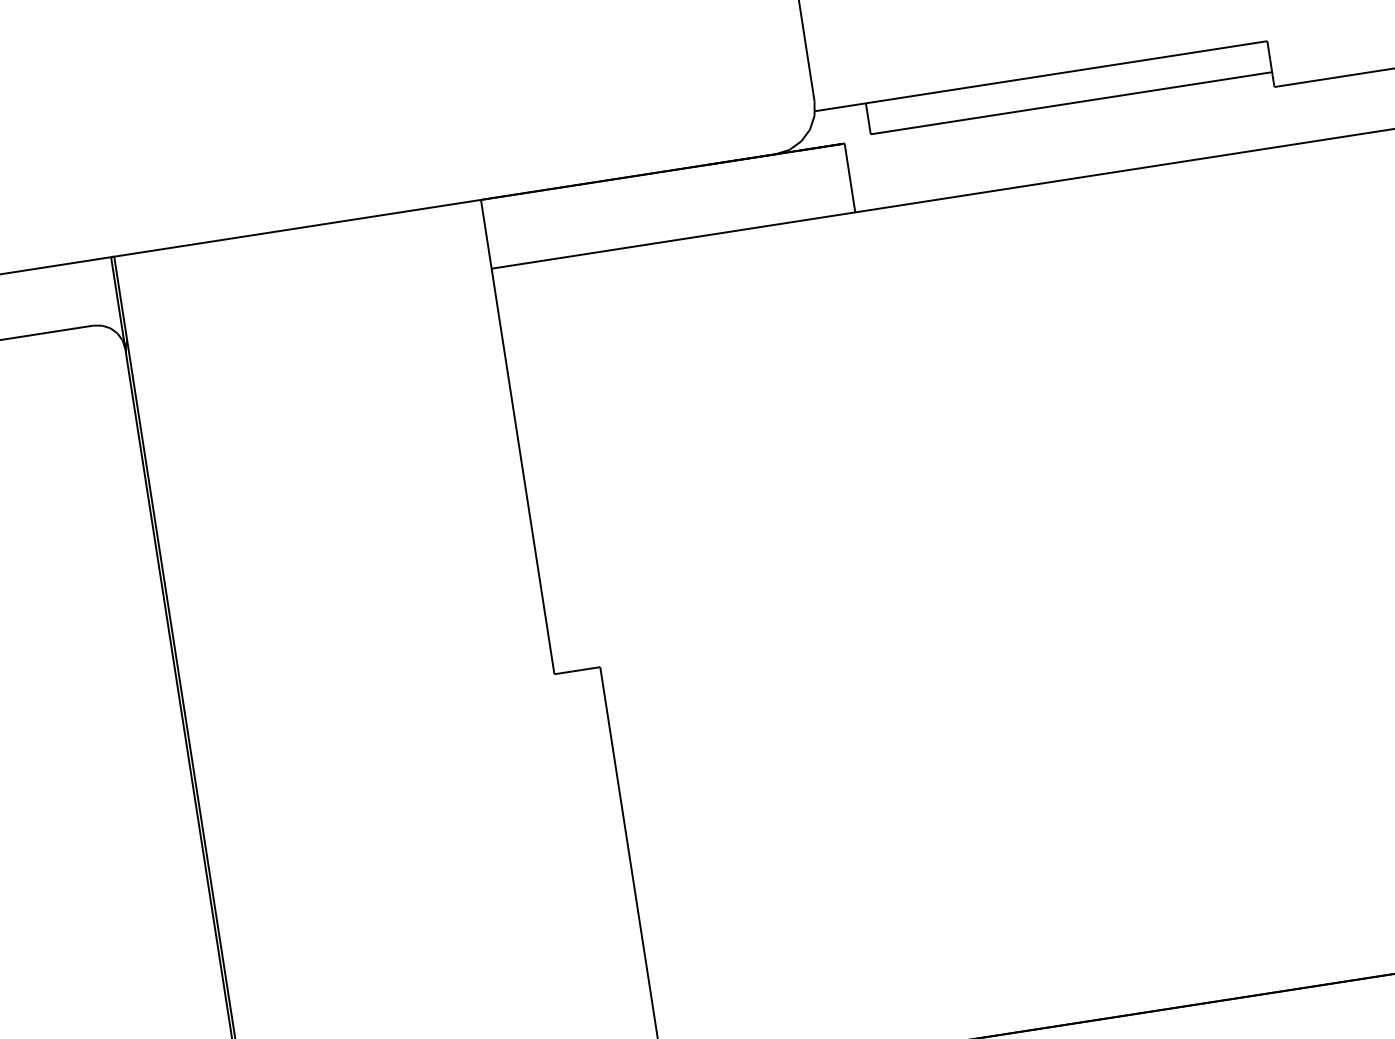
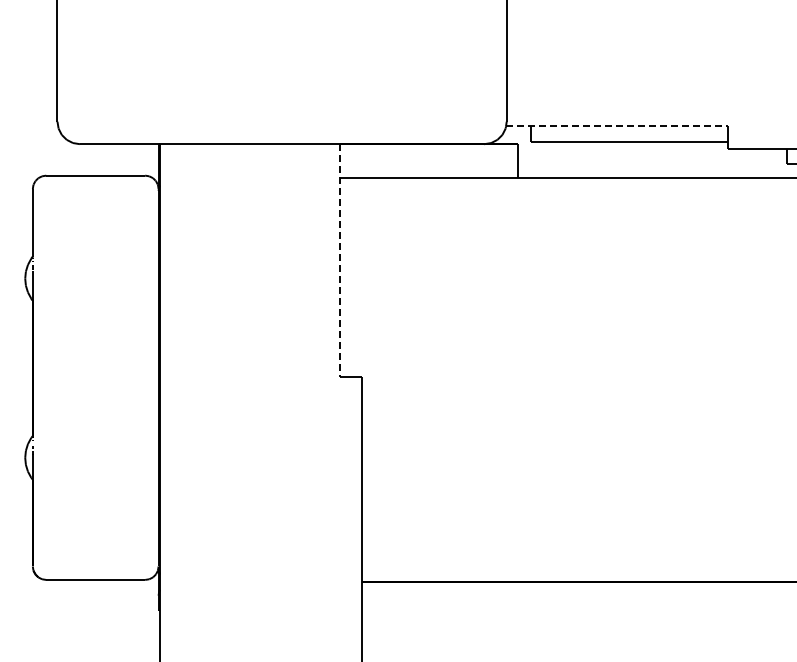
line: (1040, 76) -> (616, 126), solid -> dashed
line: (517, 437) -> (339, 260), solid -> dashed

